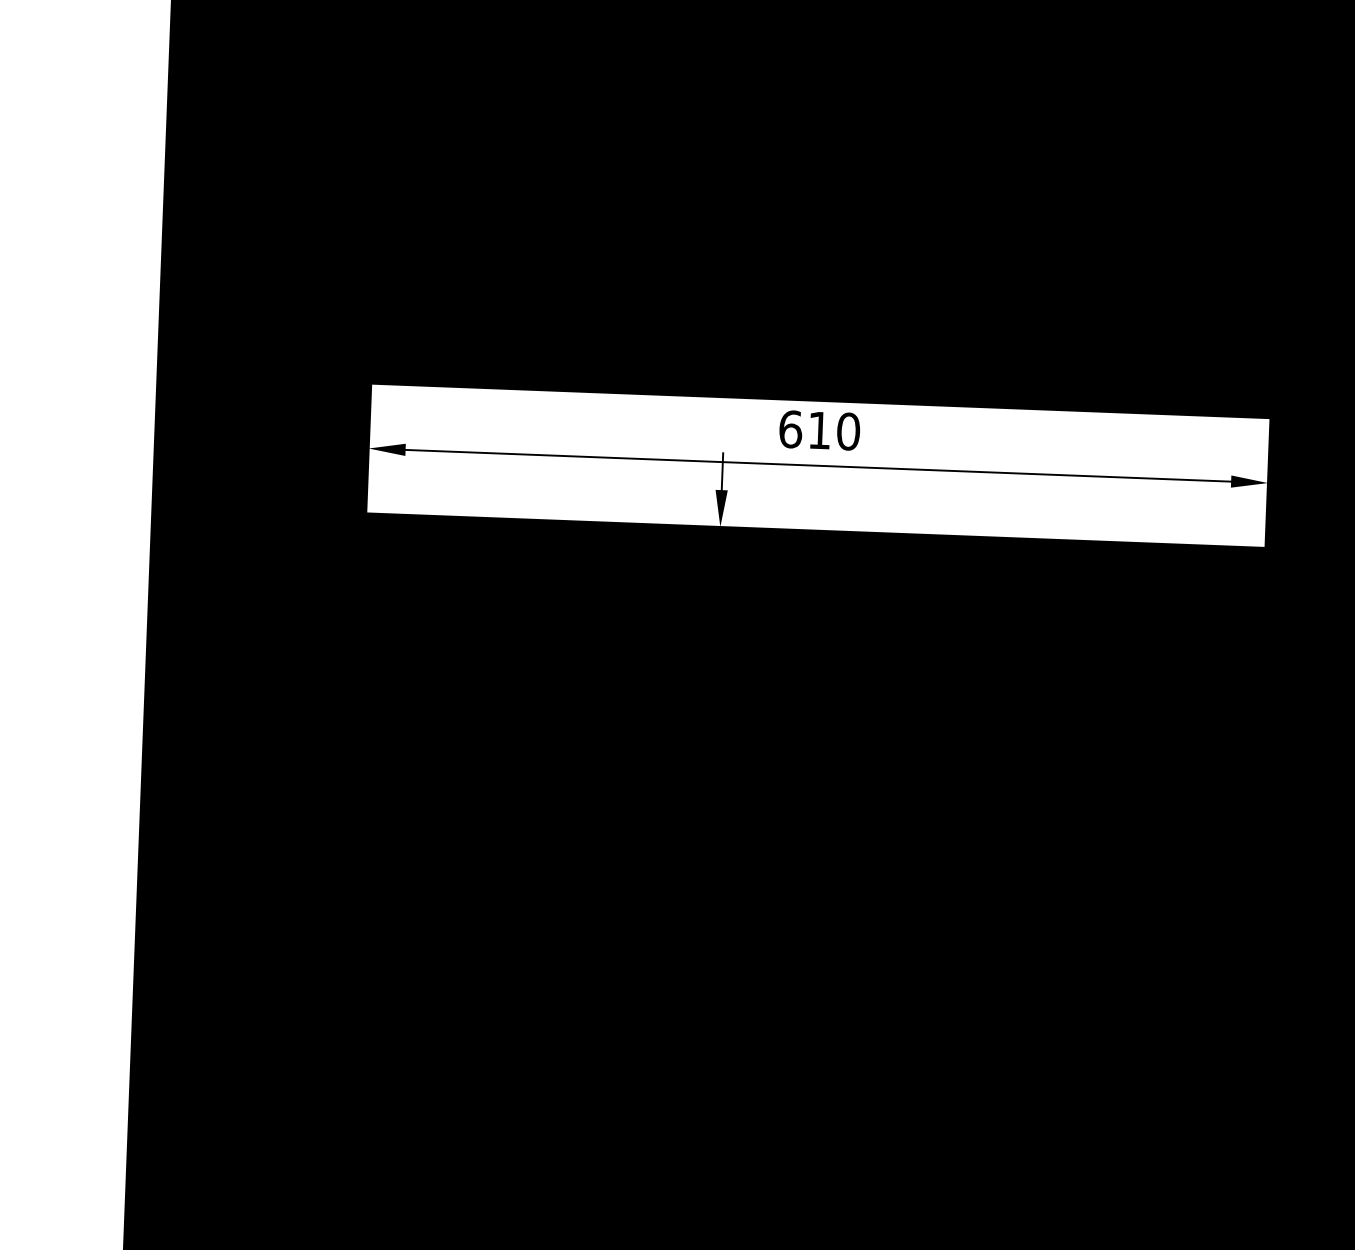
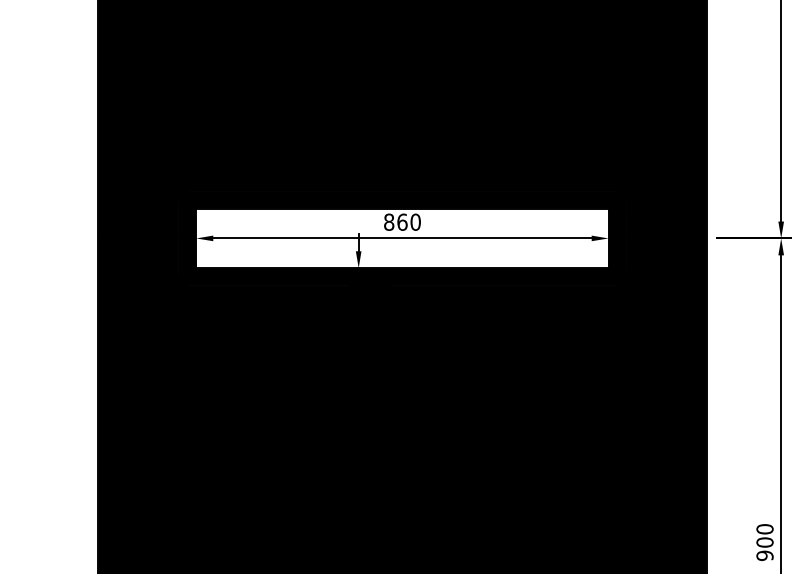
text: (804, 428) -> (395, 221), 610 -> 860

